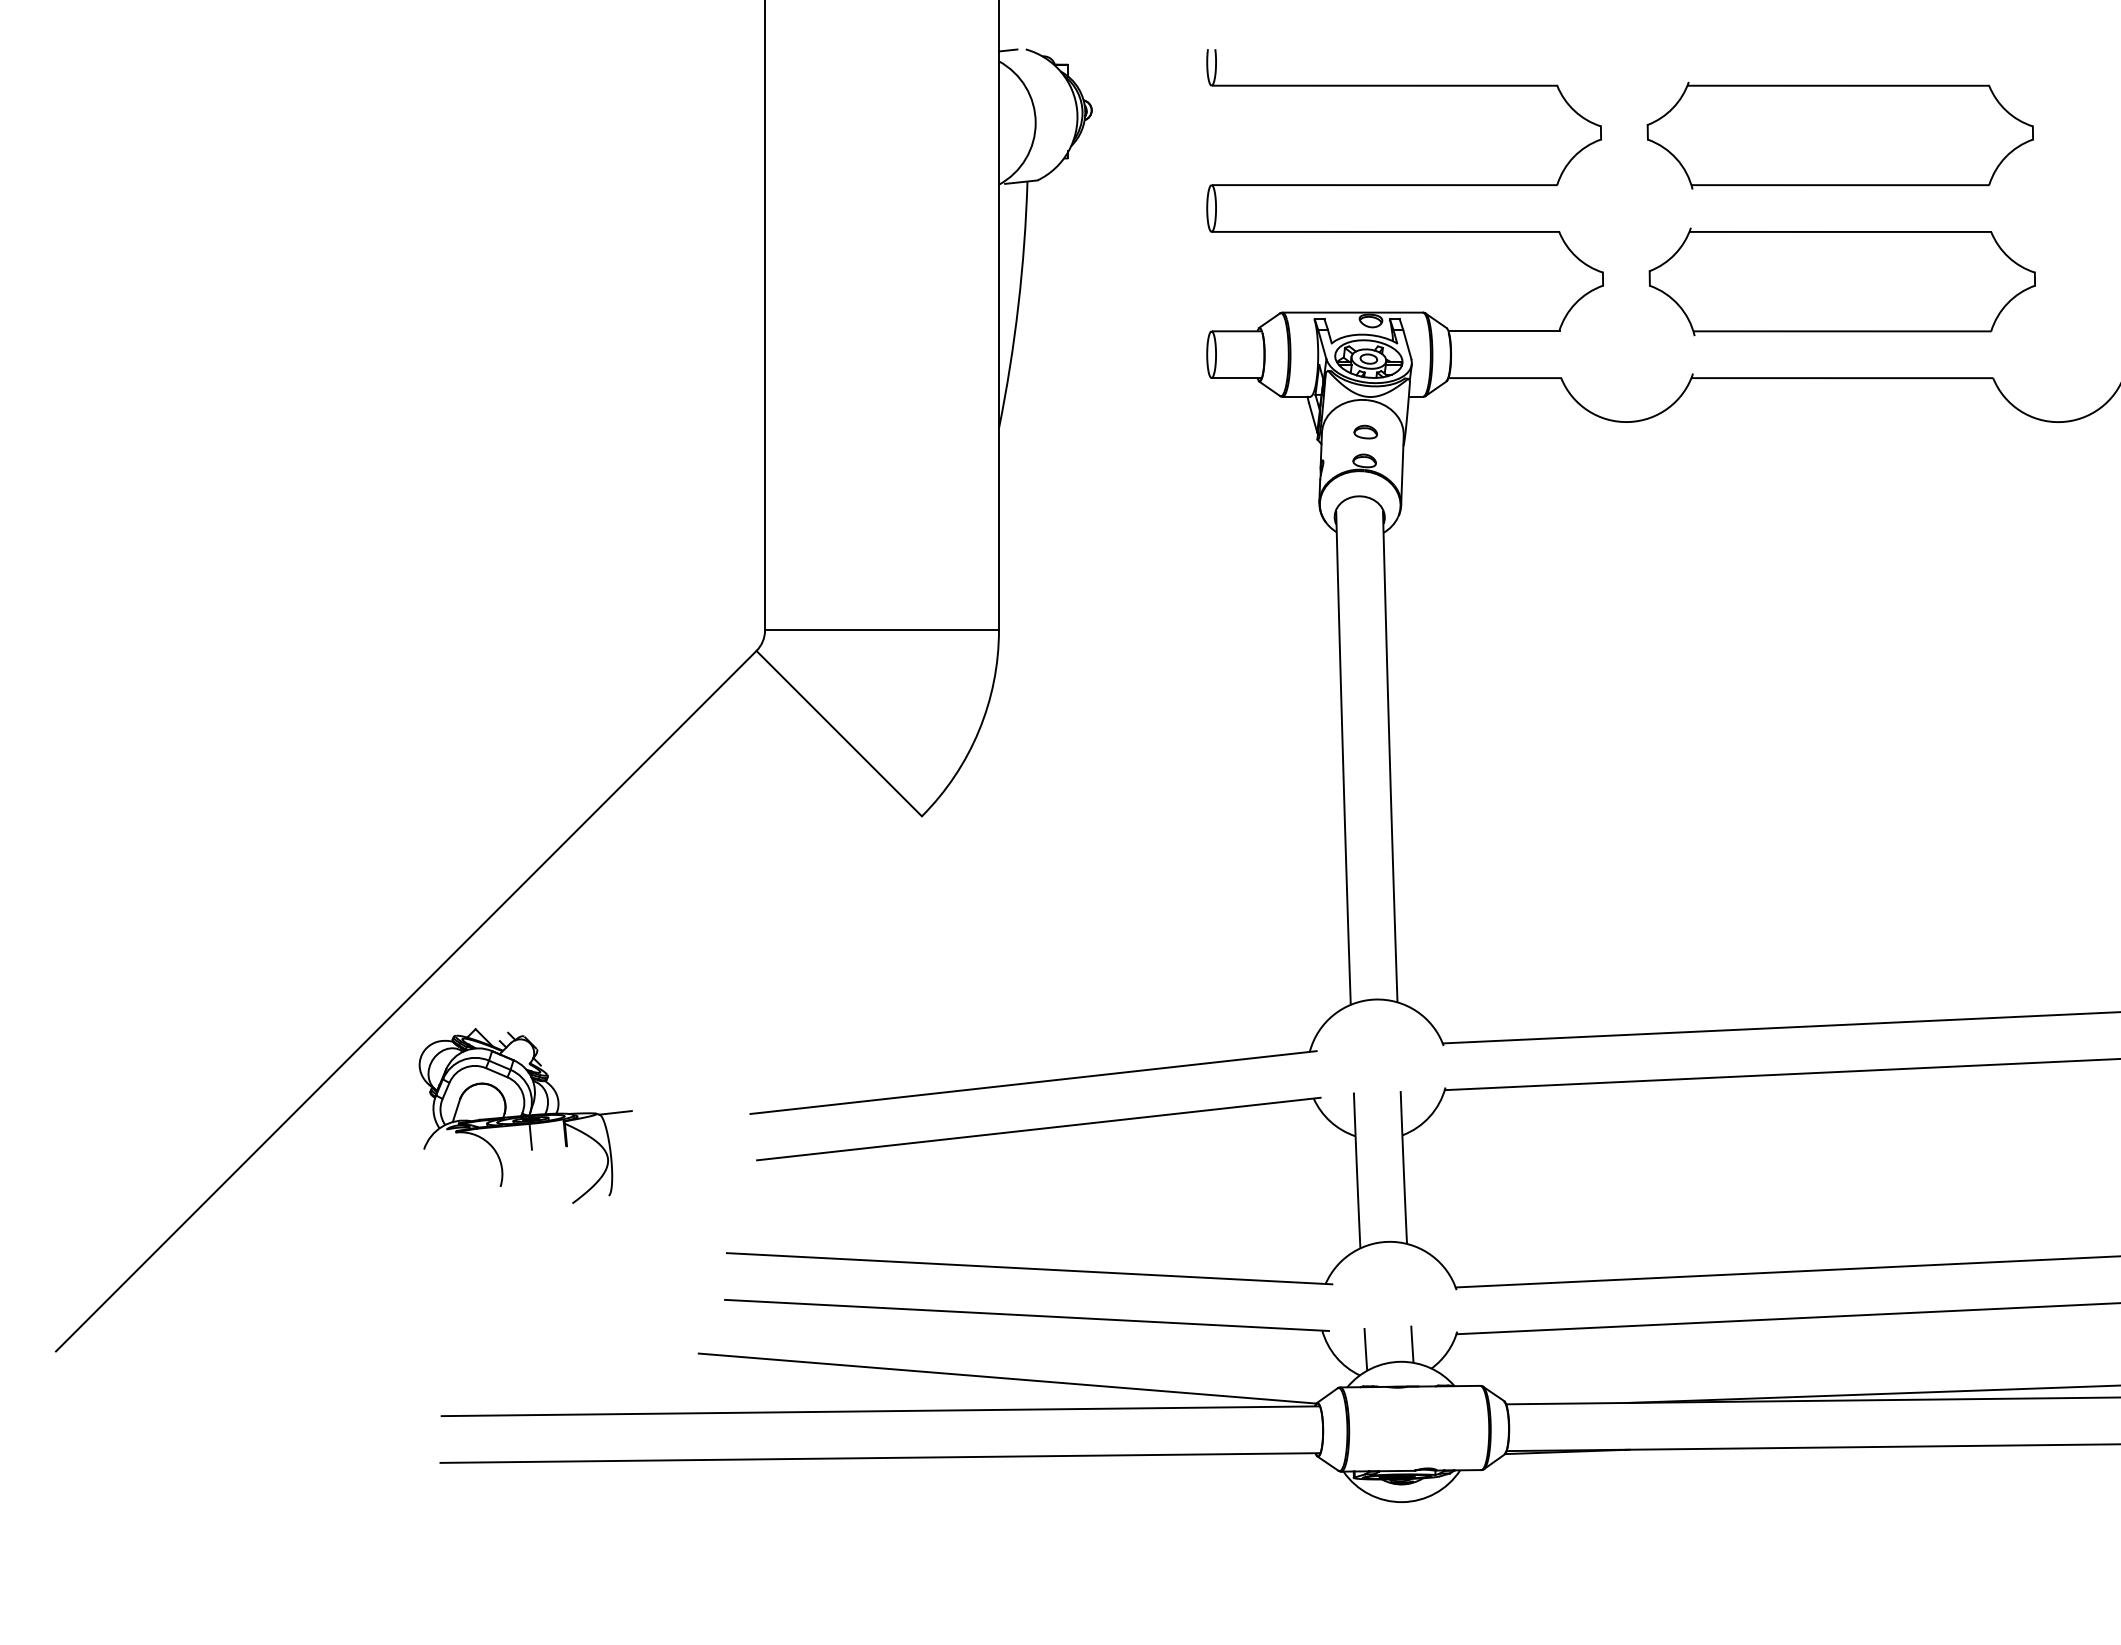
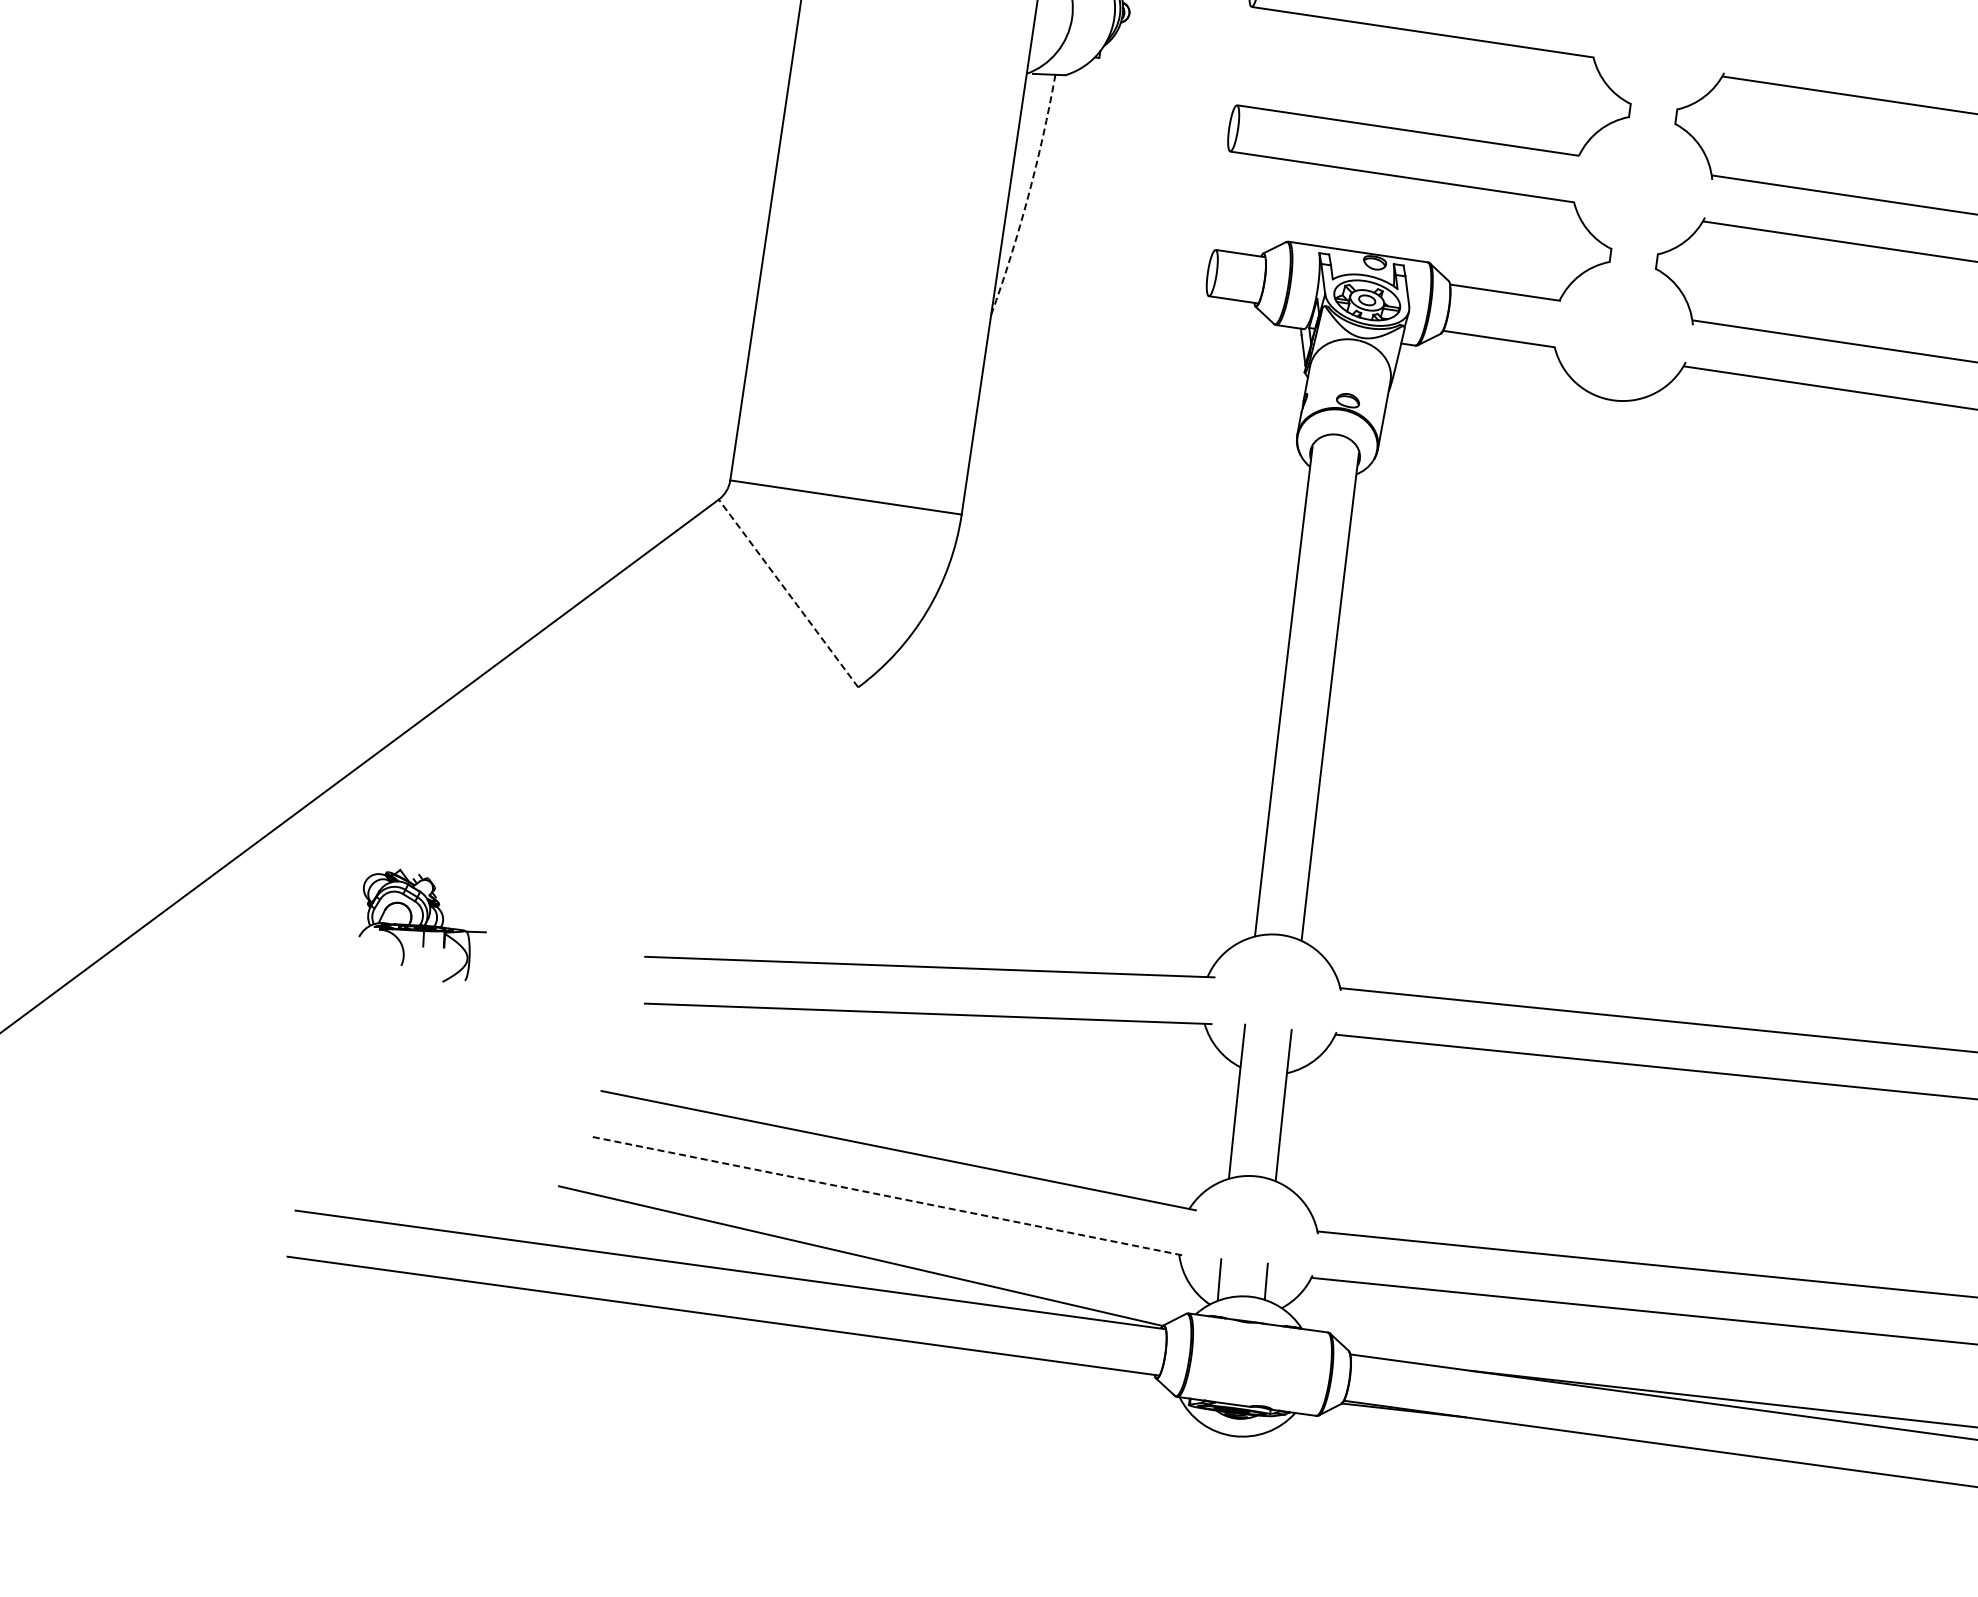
arc: (1018, 305) -> (1028, 196), solid -> dashed
part: (1365, 431) -> (1353, 371), removed
line: (839, 733) -> (788, 593), solid -> dashed
part: (525, 1115) -> (422, 925), size x0.6
line: (1027, 1315) -> (889, 1196), solid -> dashed

